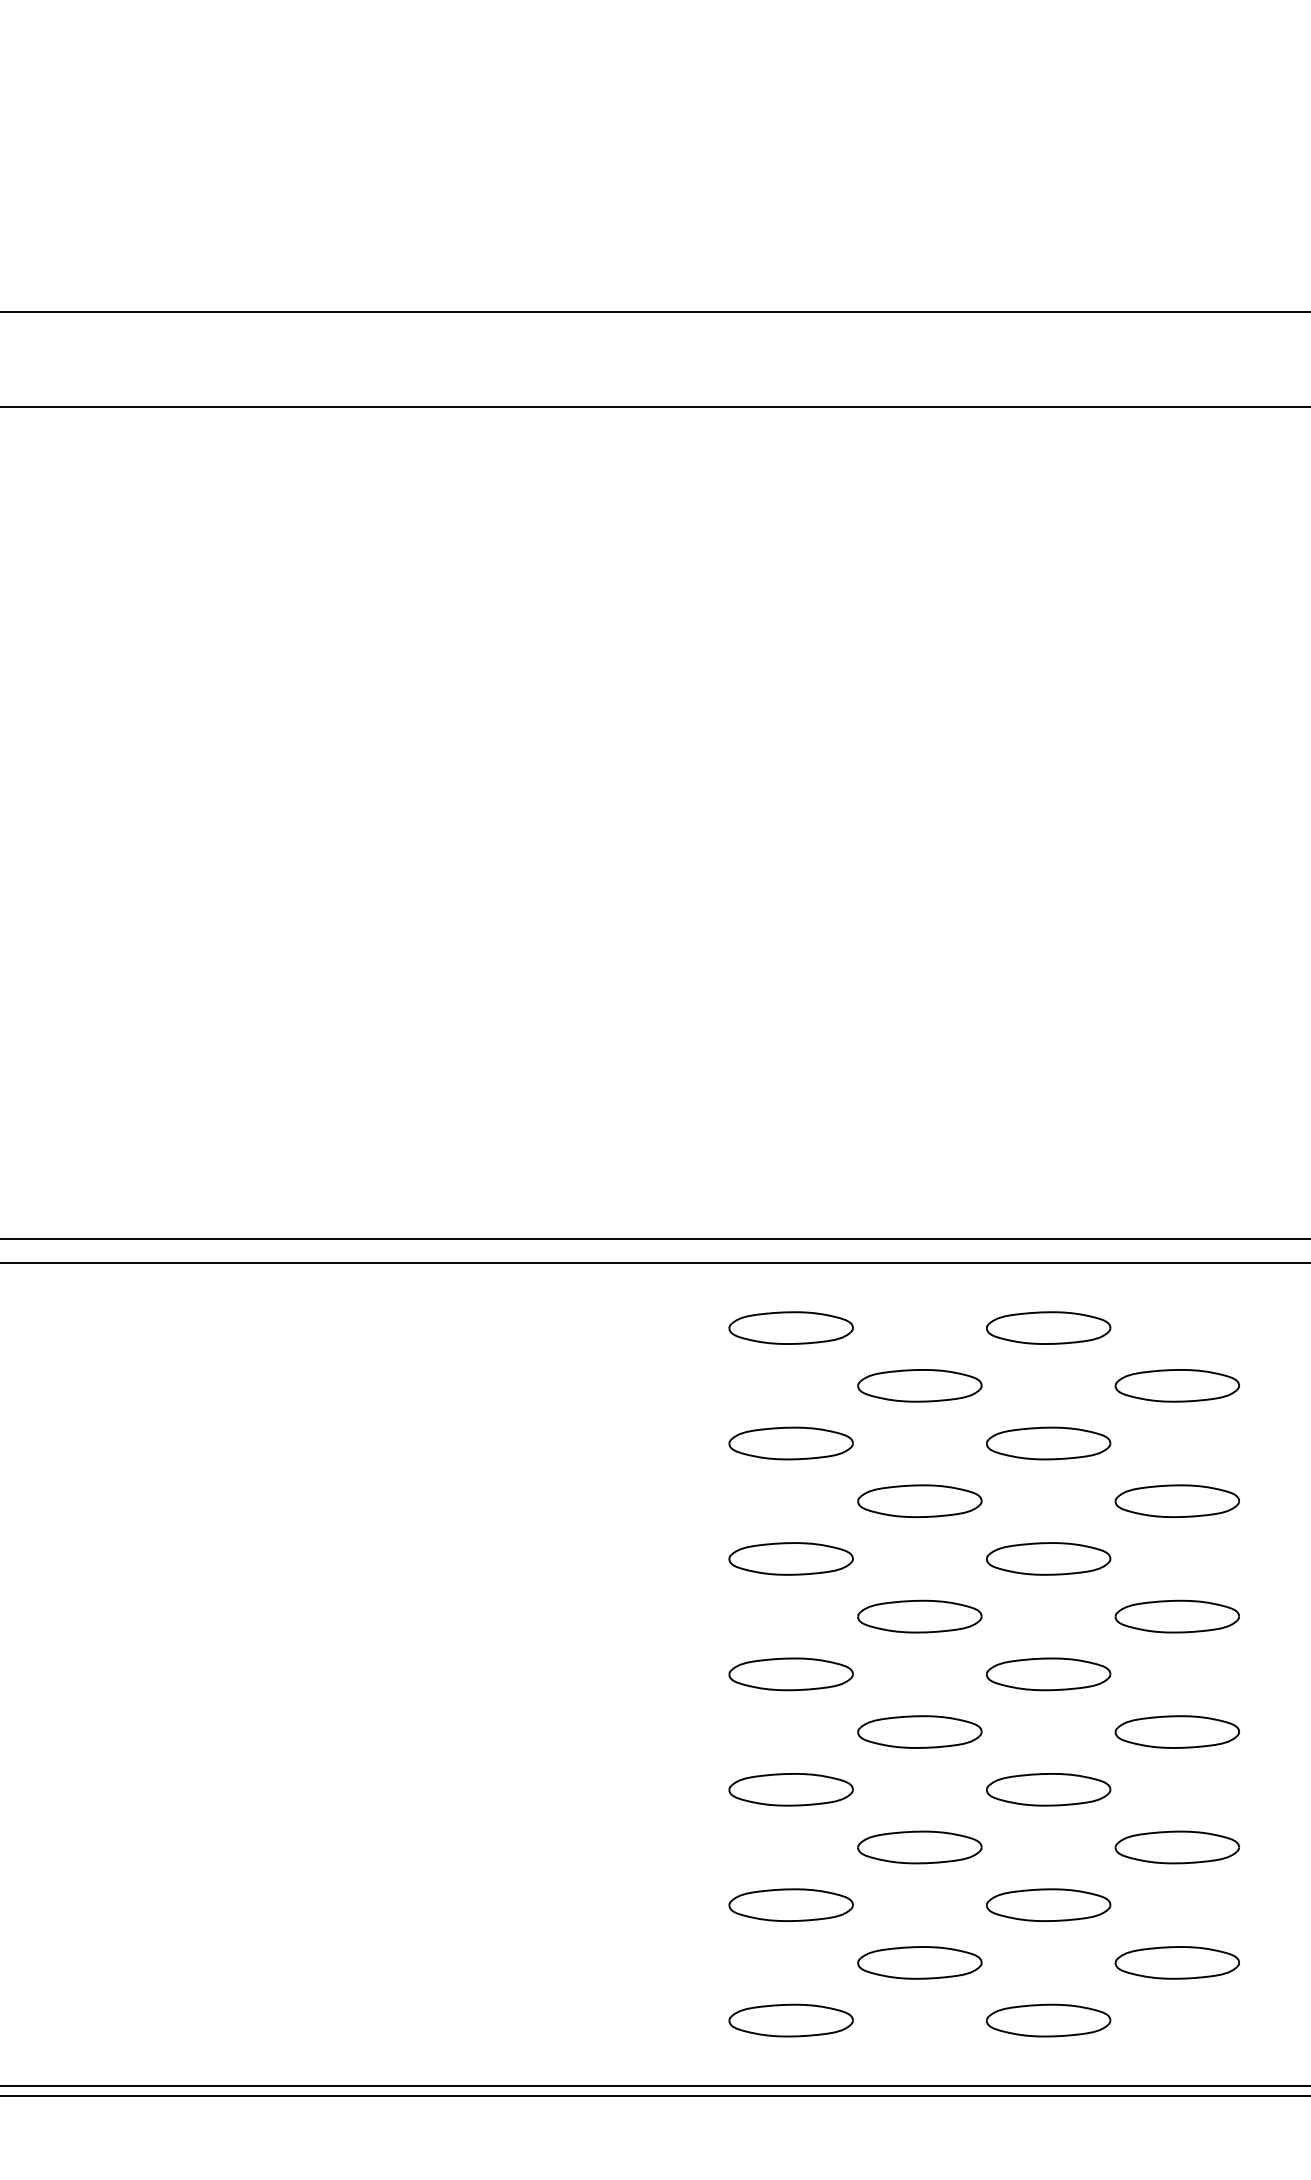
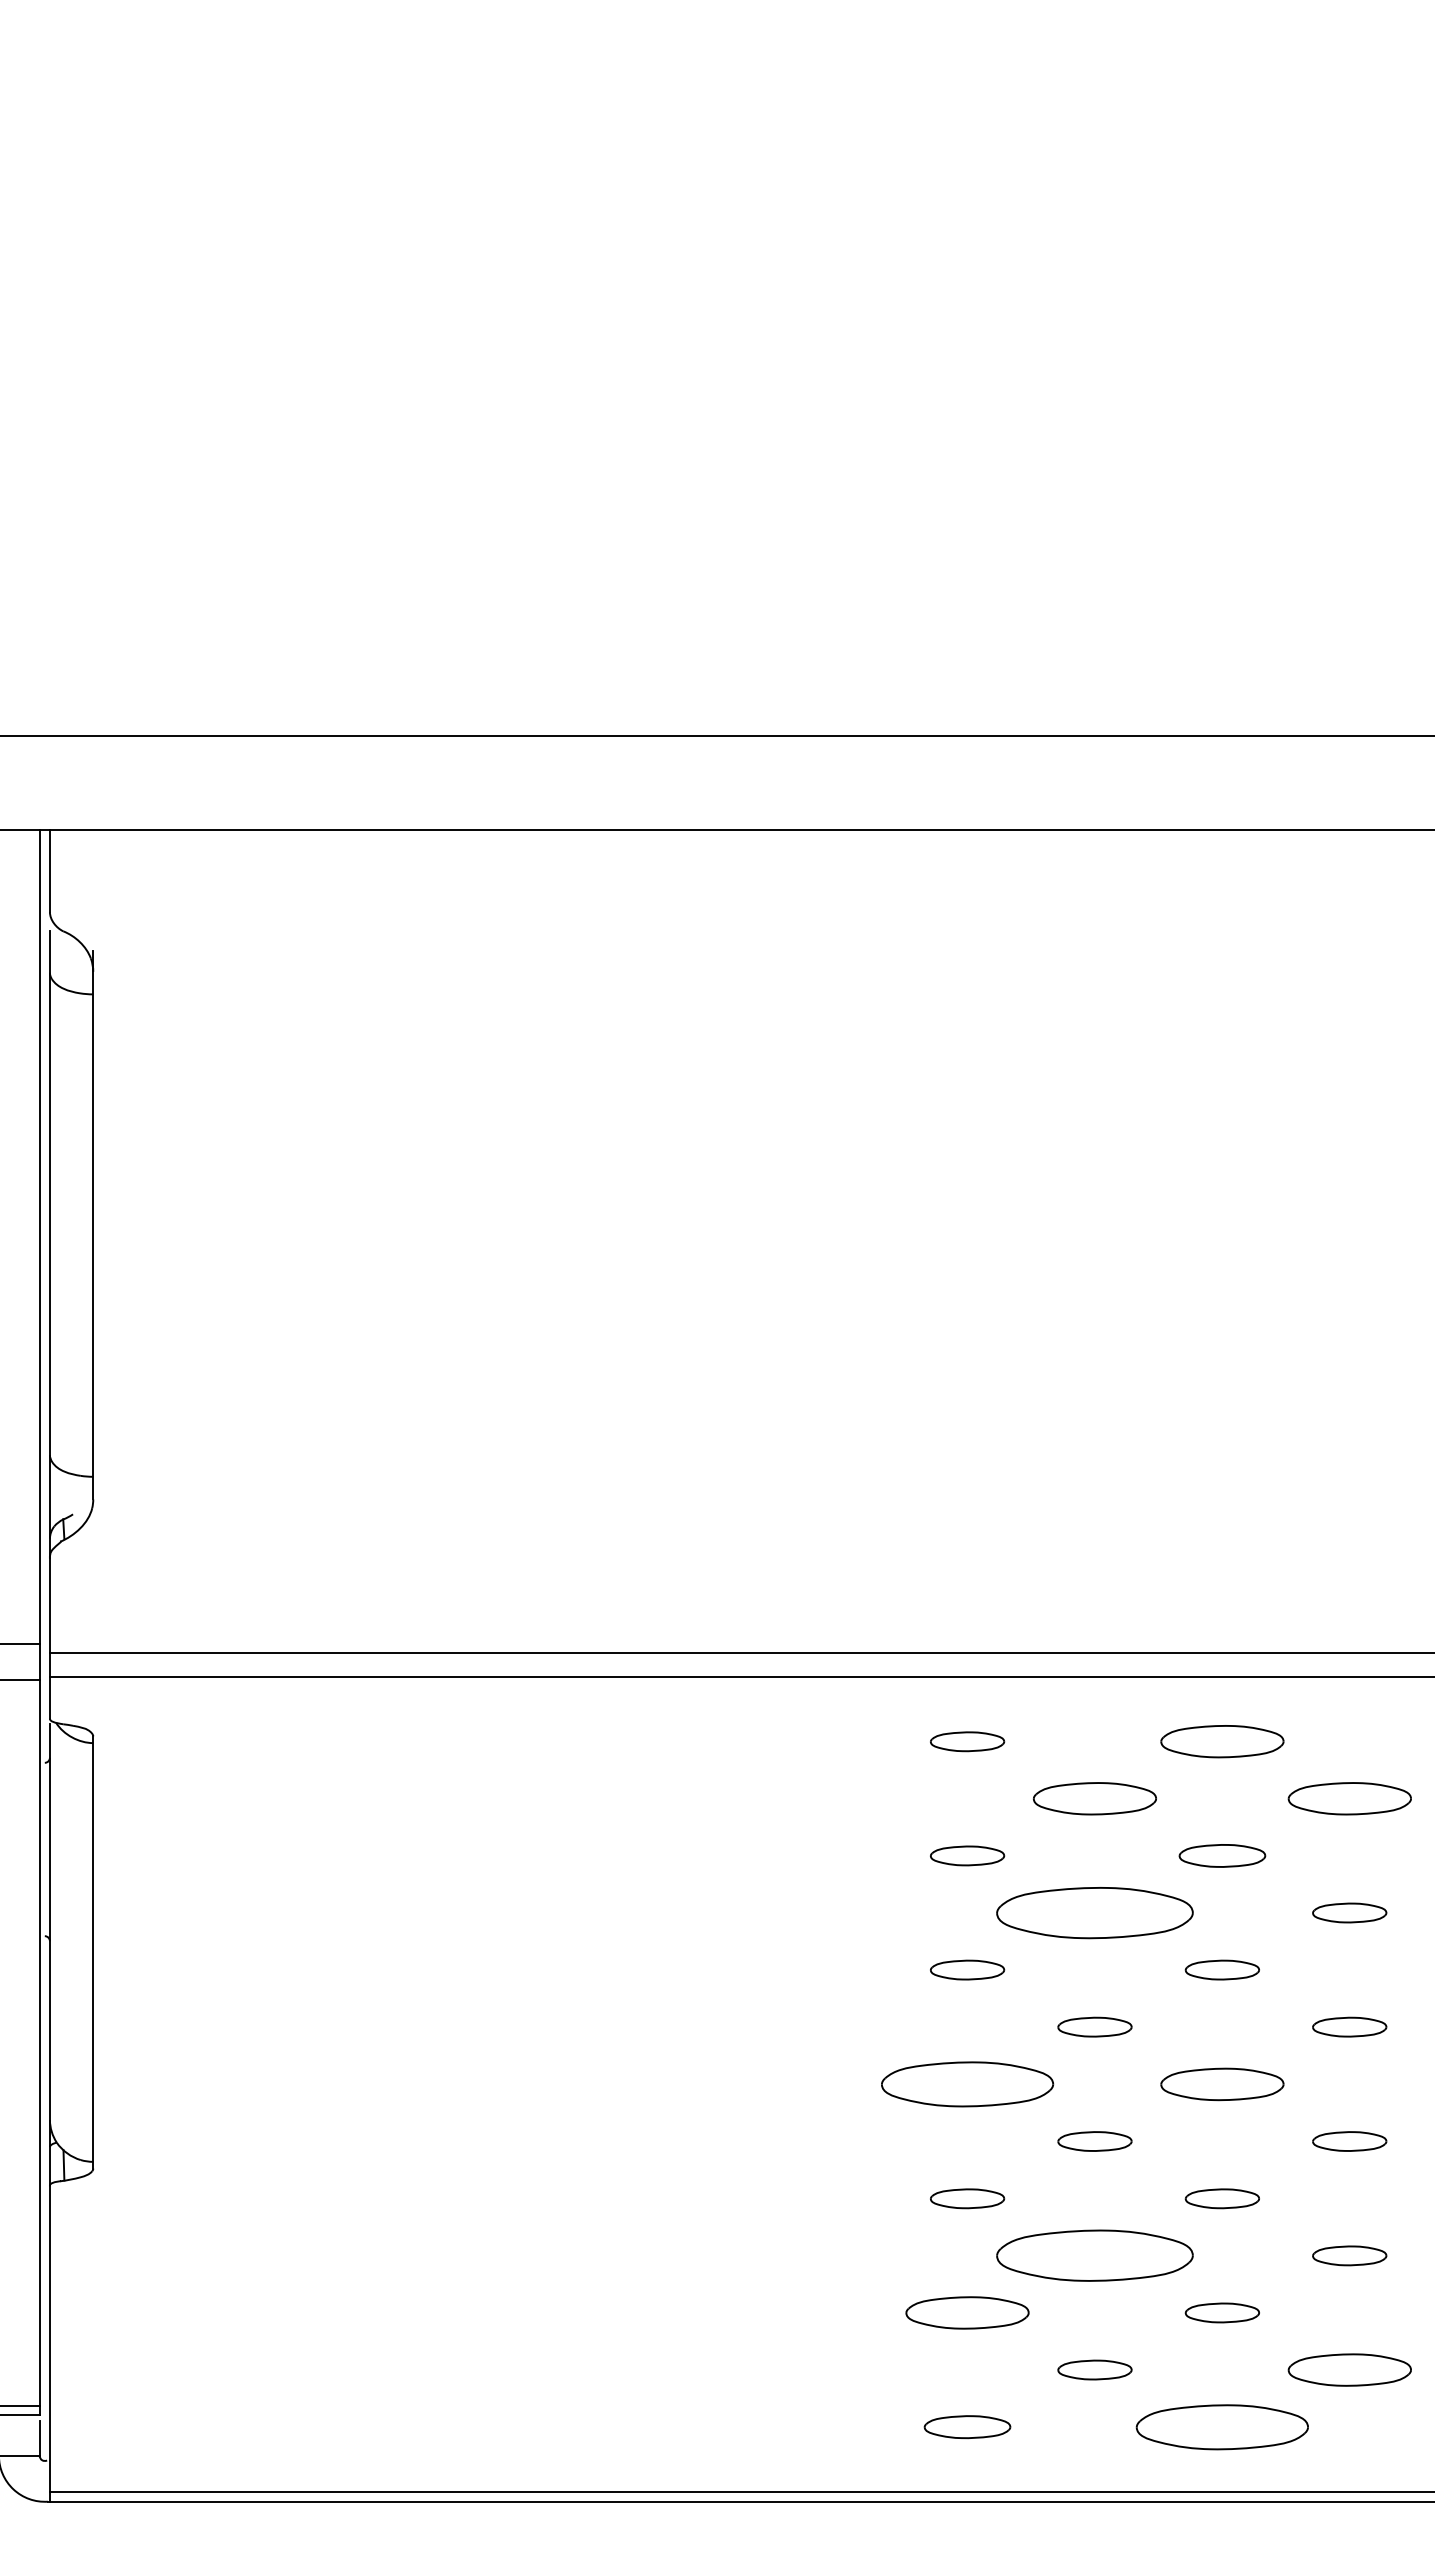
part: (791, 1327) -> (967, 1741), size x0.6
part: (791, 1443) -> (967, 1855), size x0.6
part: (1048, 1443) -> (1222, 1855), size x0.7
part: (919, 1500) -> (1094, 1912), size x1.6
part: (1176, 1500) -> (1349, 1912), size x0.6
part: (791, 1558) -> (967, 1969), size x0.6
part: (1048, 1558) -> (1222, 1969), size x0.6
part: (919, 1615) -> (1094, 2026), size x0.6
part: (1176, 1615) -> (1349, 2026), size x0.6
part: (791, 1674) -> (967, 2084), size x1.4
part: (919, 1732) -> (1094, 2141), size x0.6
part: (1176, 1732) -> (1349, 2141), size x0.6
part: (791, 1789) -> (967, 2198), size x0.6
part: (1048, 1789) -> (1222, 2198), size x0.6
part: (919, 1847) -> (1094, 2255), size x1.6
part: (1176, 1847) -> (1349, 2255), size x0.6
part: (1048, 1904) -> (1222, 2312), size x0.6
part: (919, 1962) -> (1094, 2369), size x0.6
part: (791, 2019) -> (967, 2426), size x0.7
part: (1048, 2019) -> (1222, 2426), size x1.4

